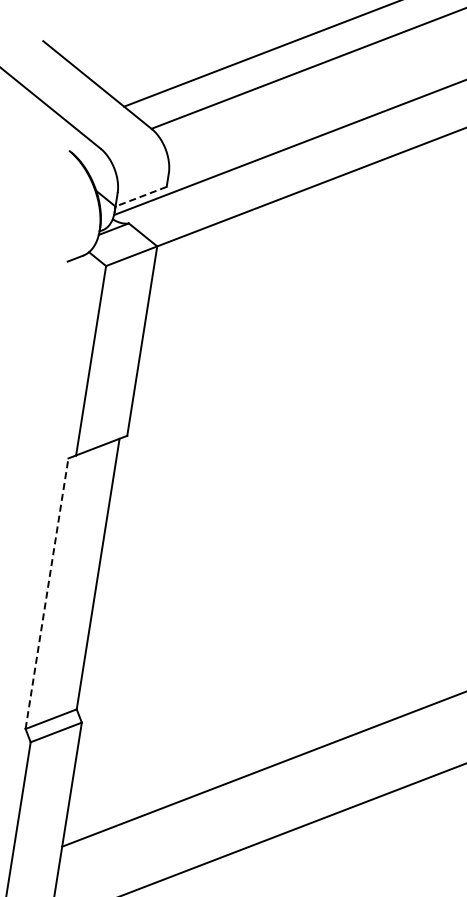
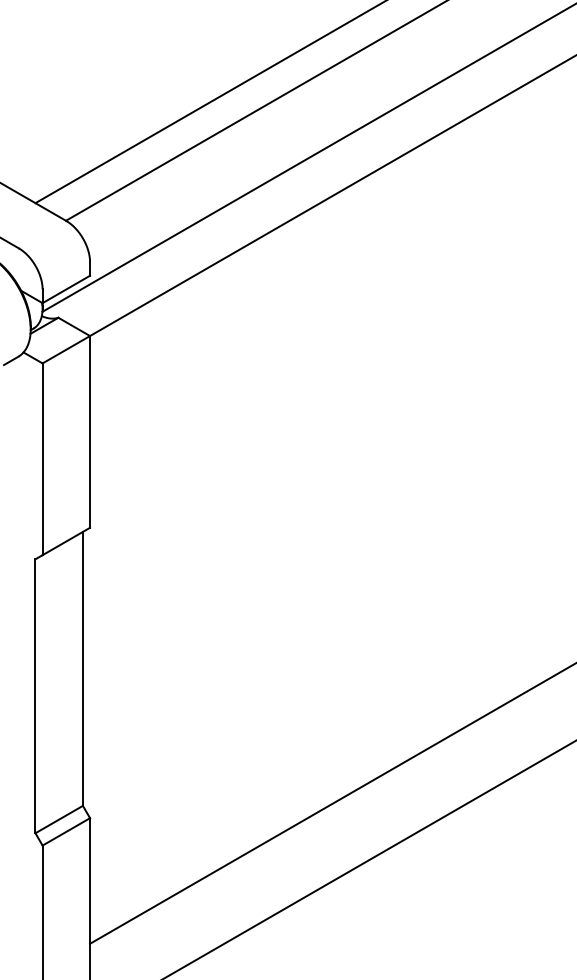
line: (140, 196) -> (65, 289), dashed -> solid
line: (47, 593) -> (35, 696), dashed -> solid

